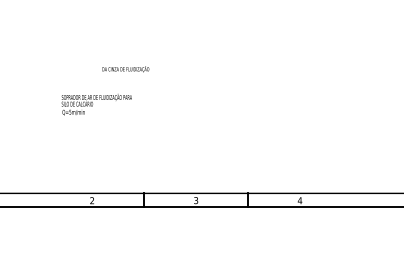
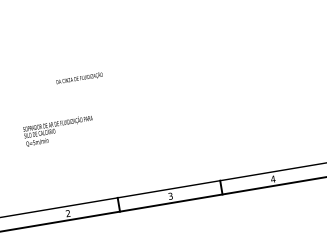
text: (96, 104) -> (58, 130), moved

